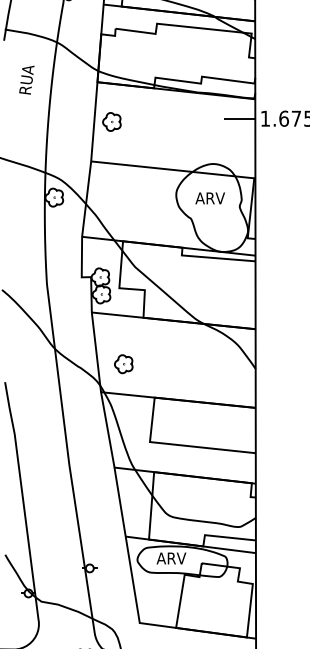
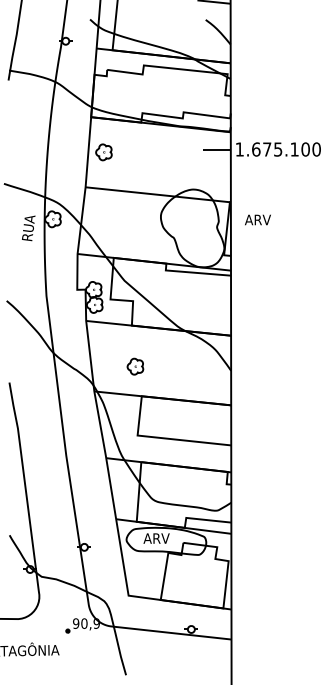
text: (26, 80) -> (28, 228), moved
text: (209, 197) -> (257, 219), moved
part: (123, 364) -> (135, 366), moved

